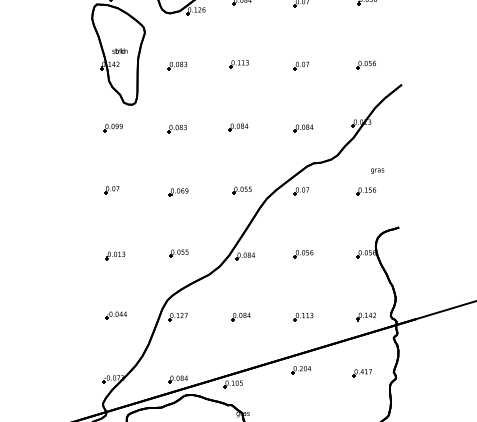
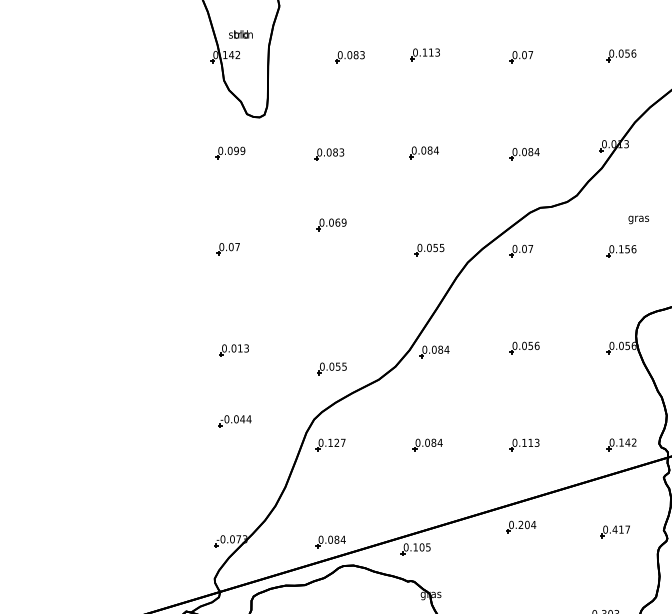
part: (177, 65) -> (349, 56), moved
part: (178, 192) -> (331, 225), moved
part: (178, 253) -> (331, 368), moved
part: (115, 315) -> (233, 421), moved

